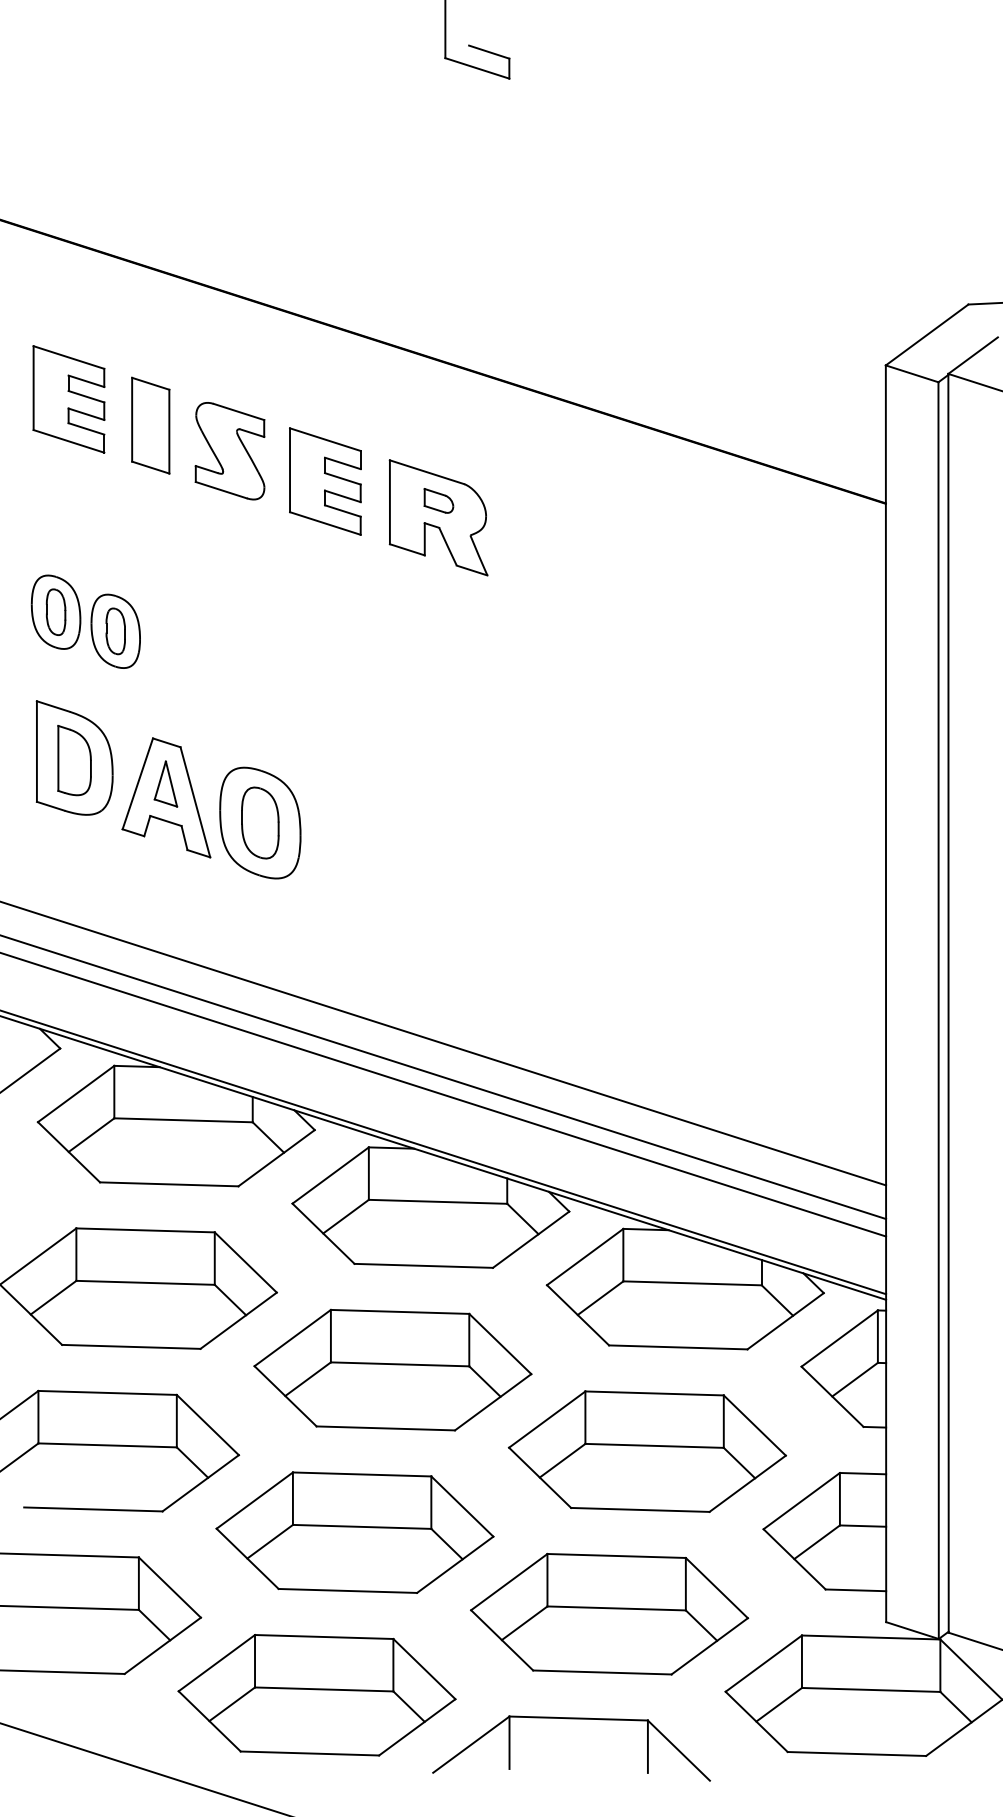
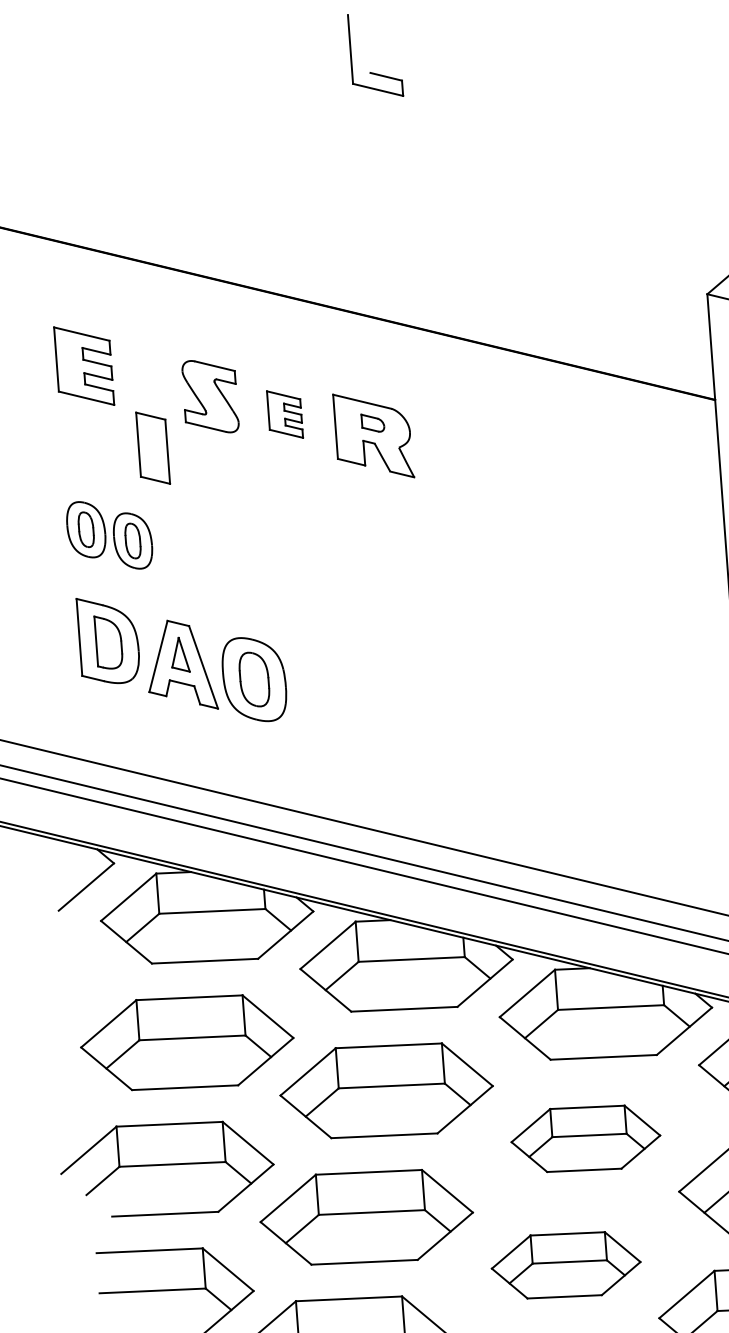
part: (150, 425) -> (152, 448), moved
part: (325, 481) -> (285, 414), size x0.6
part: (646, 1451) -> (585, 1138), size x0.7
part: (609, 1613) -> (566, 1264), size x0.7

